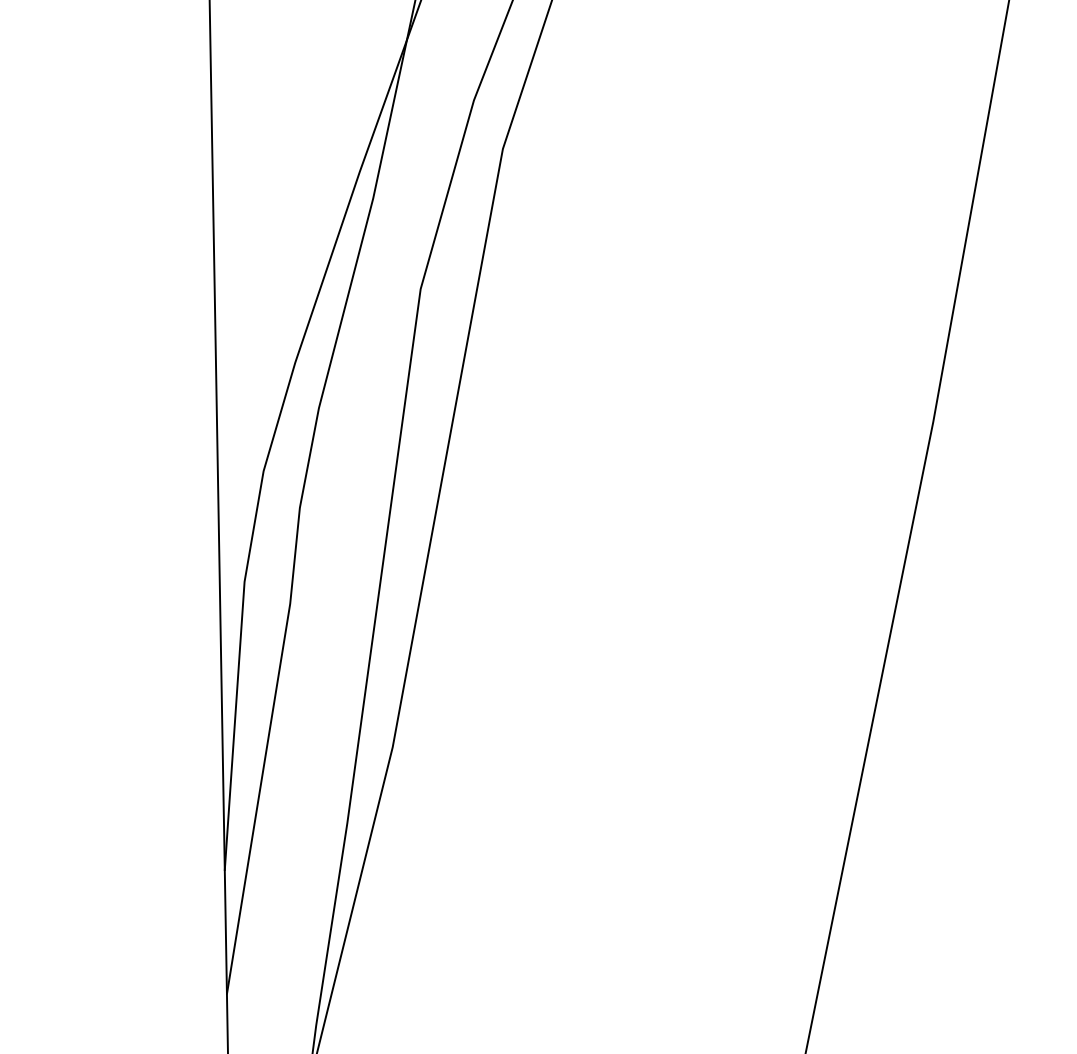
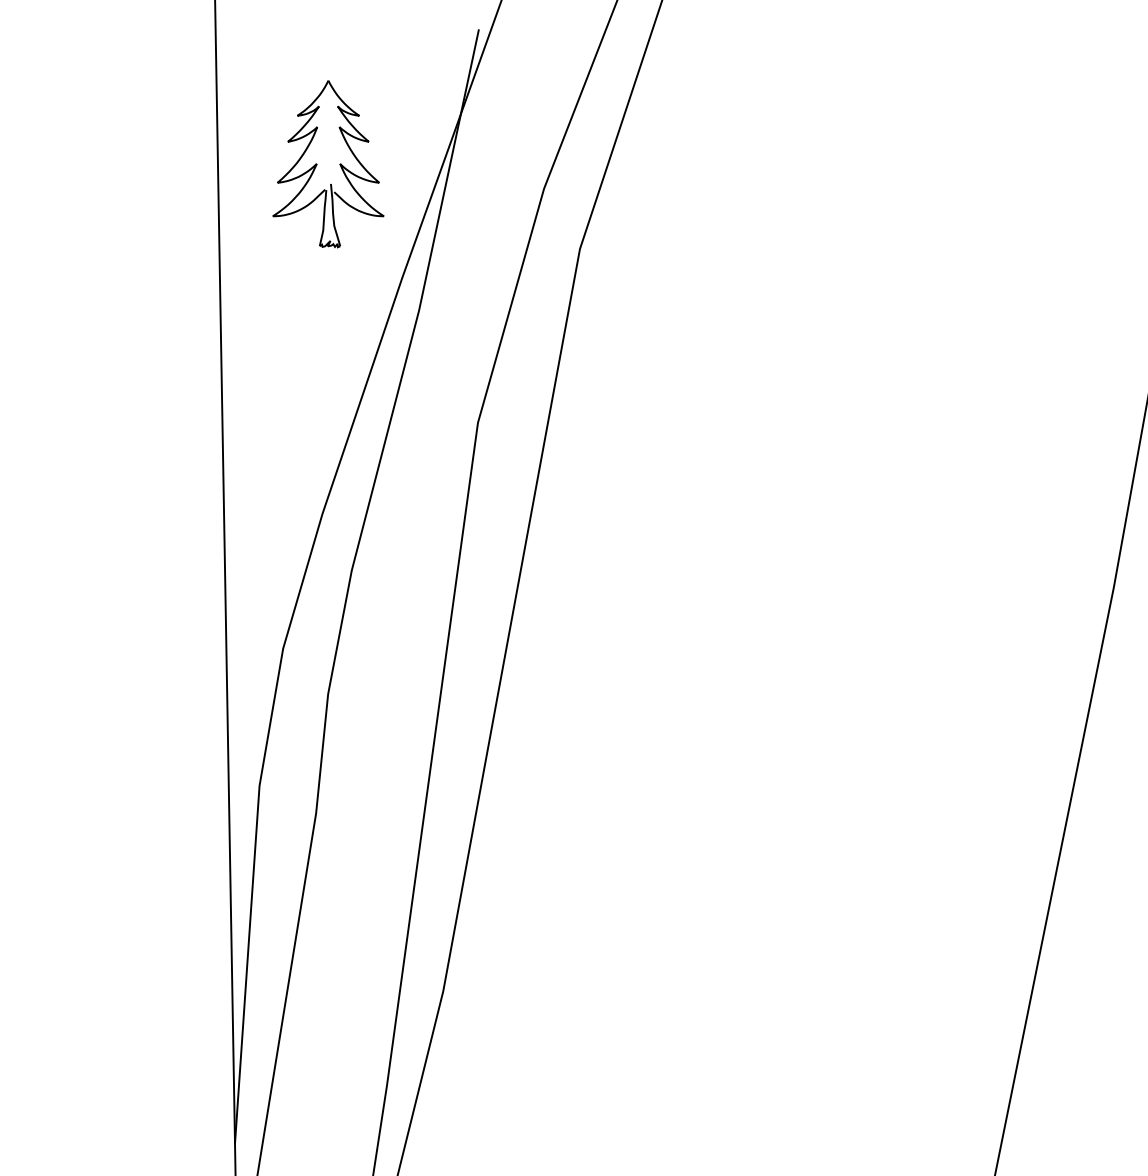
part: (300, 80) -> (328, 164), added

